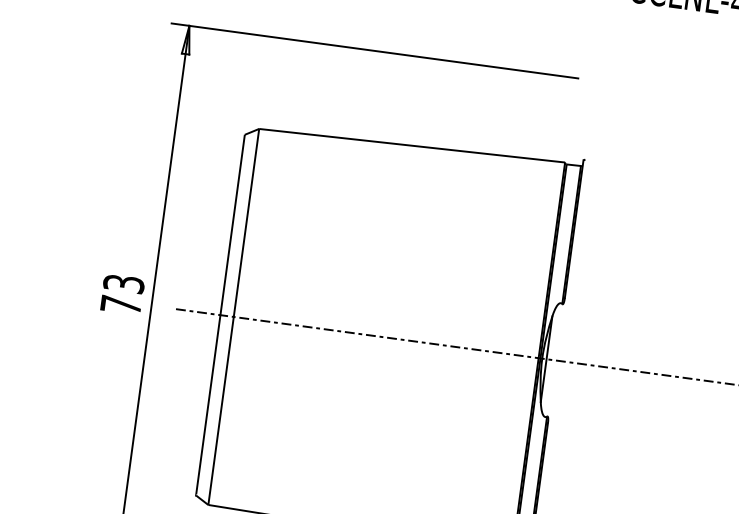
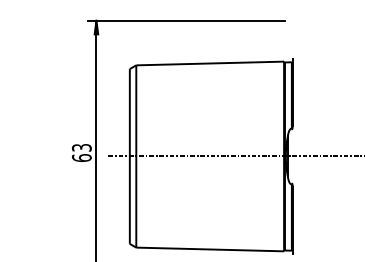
text: (120, 303) -> (81, 157), 73 -> 63

